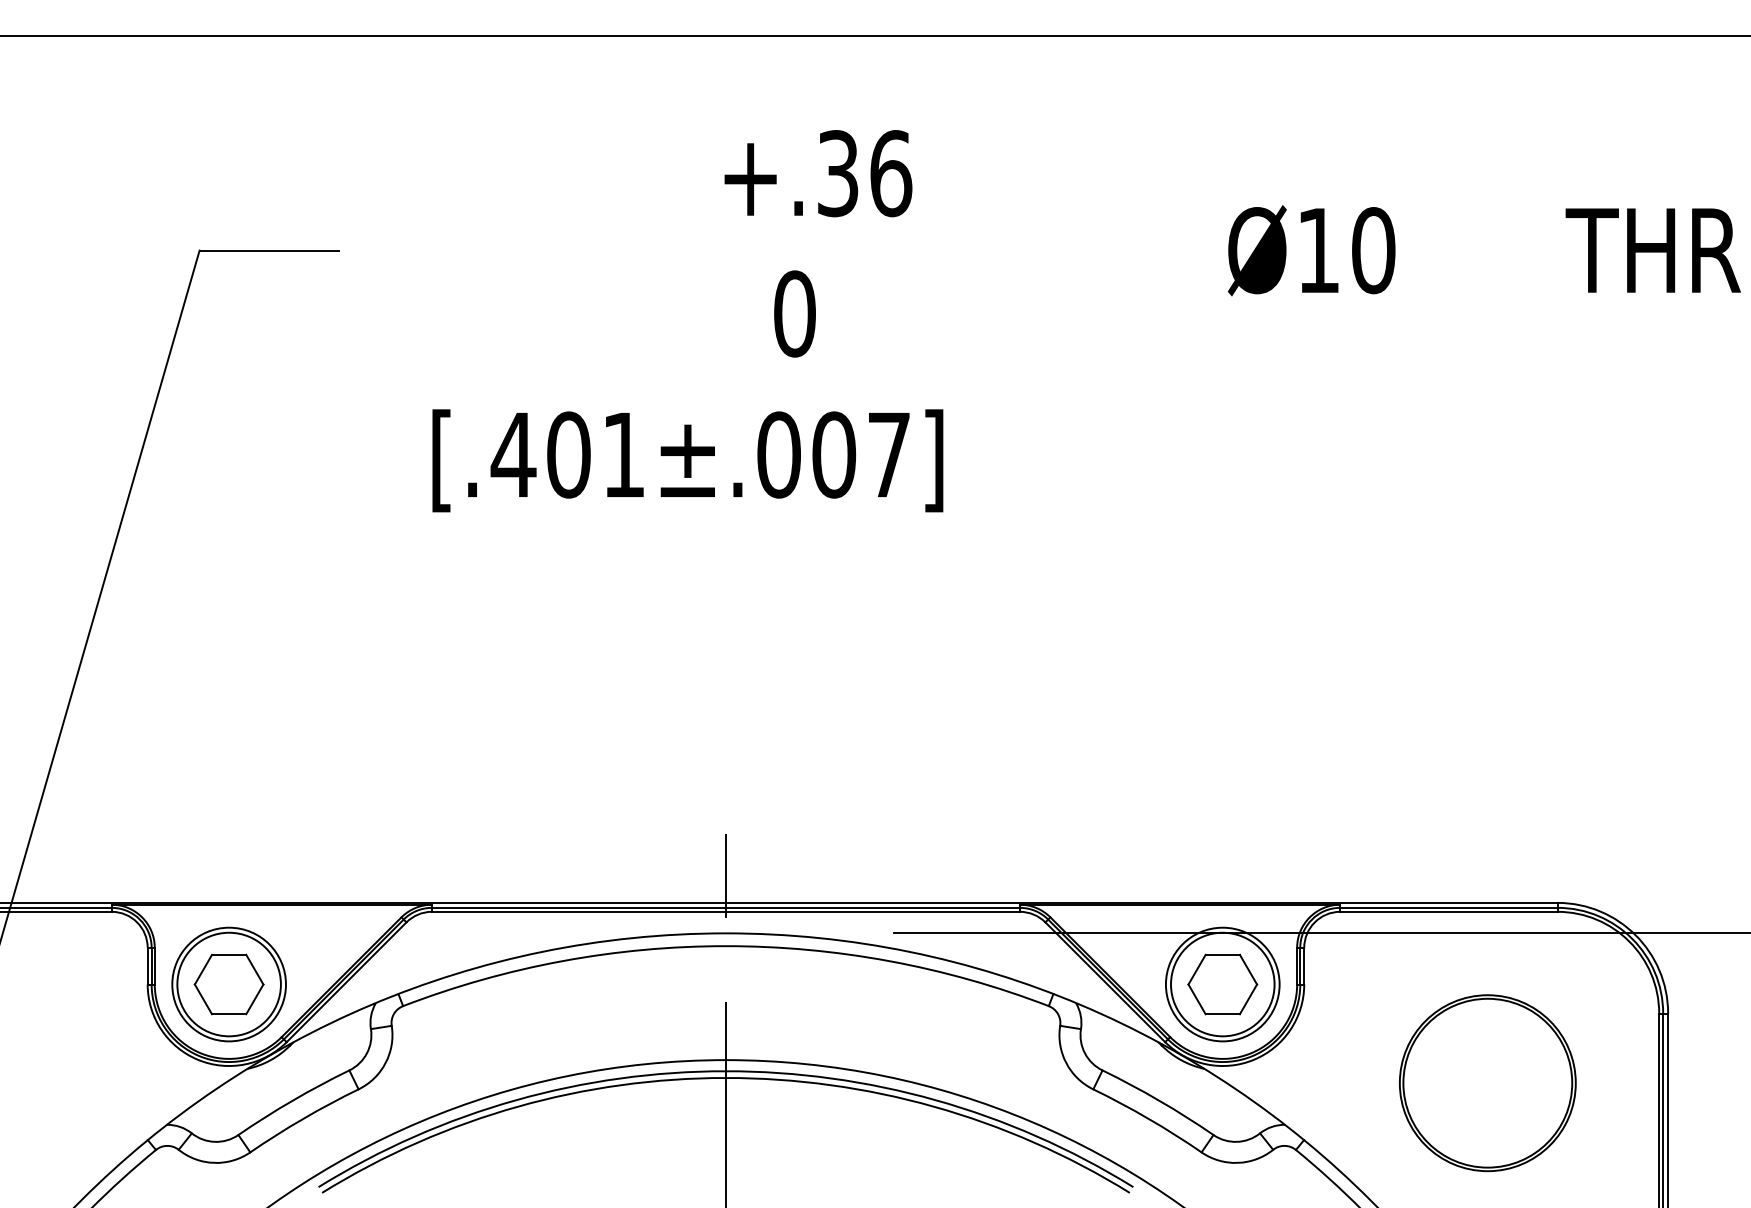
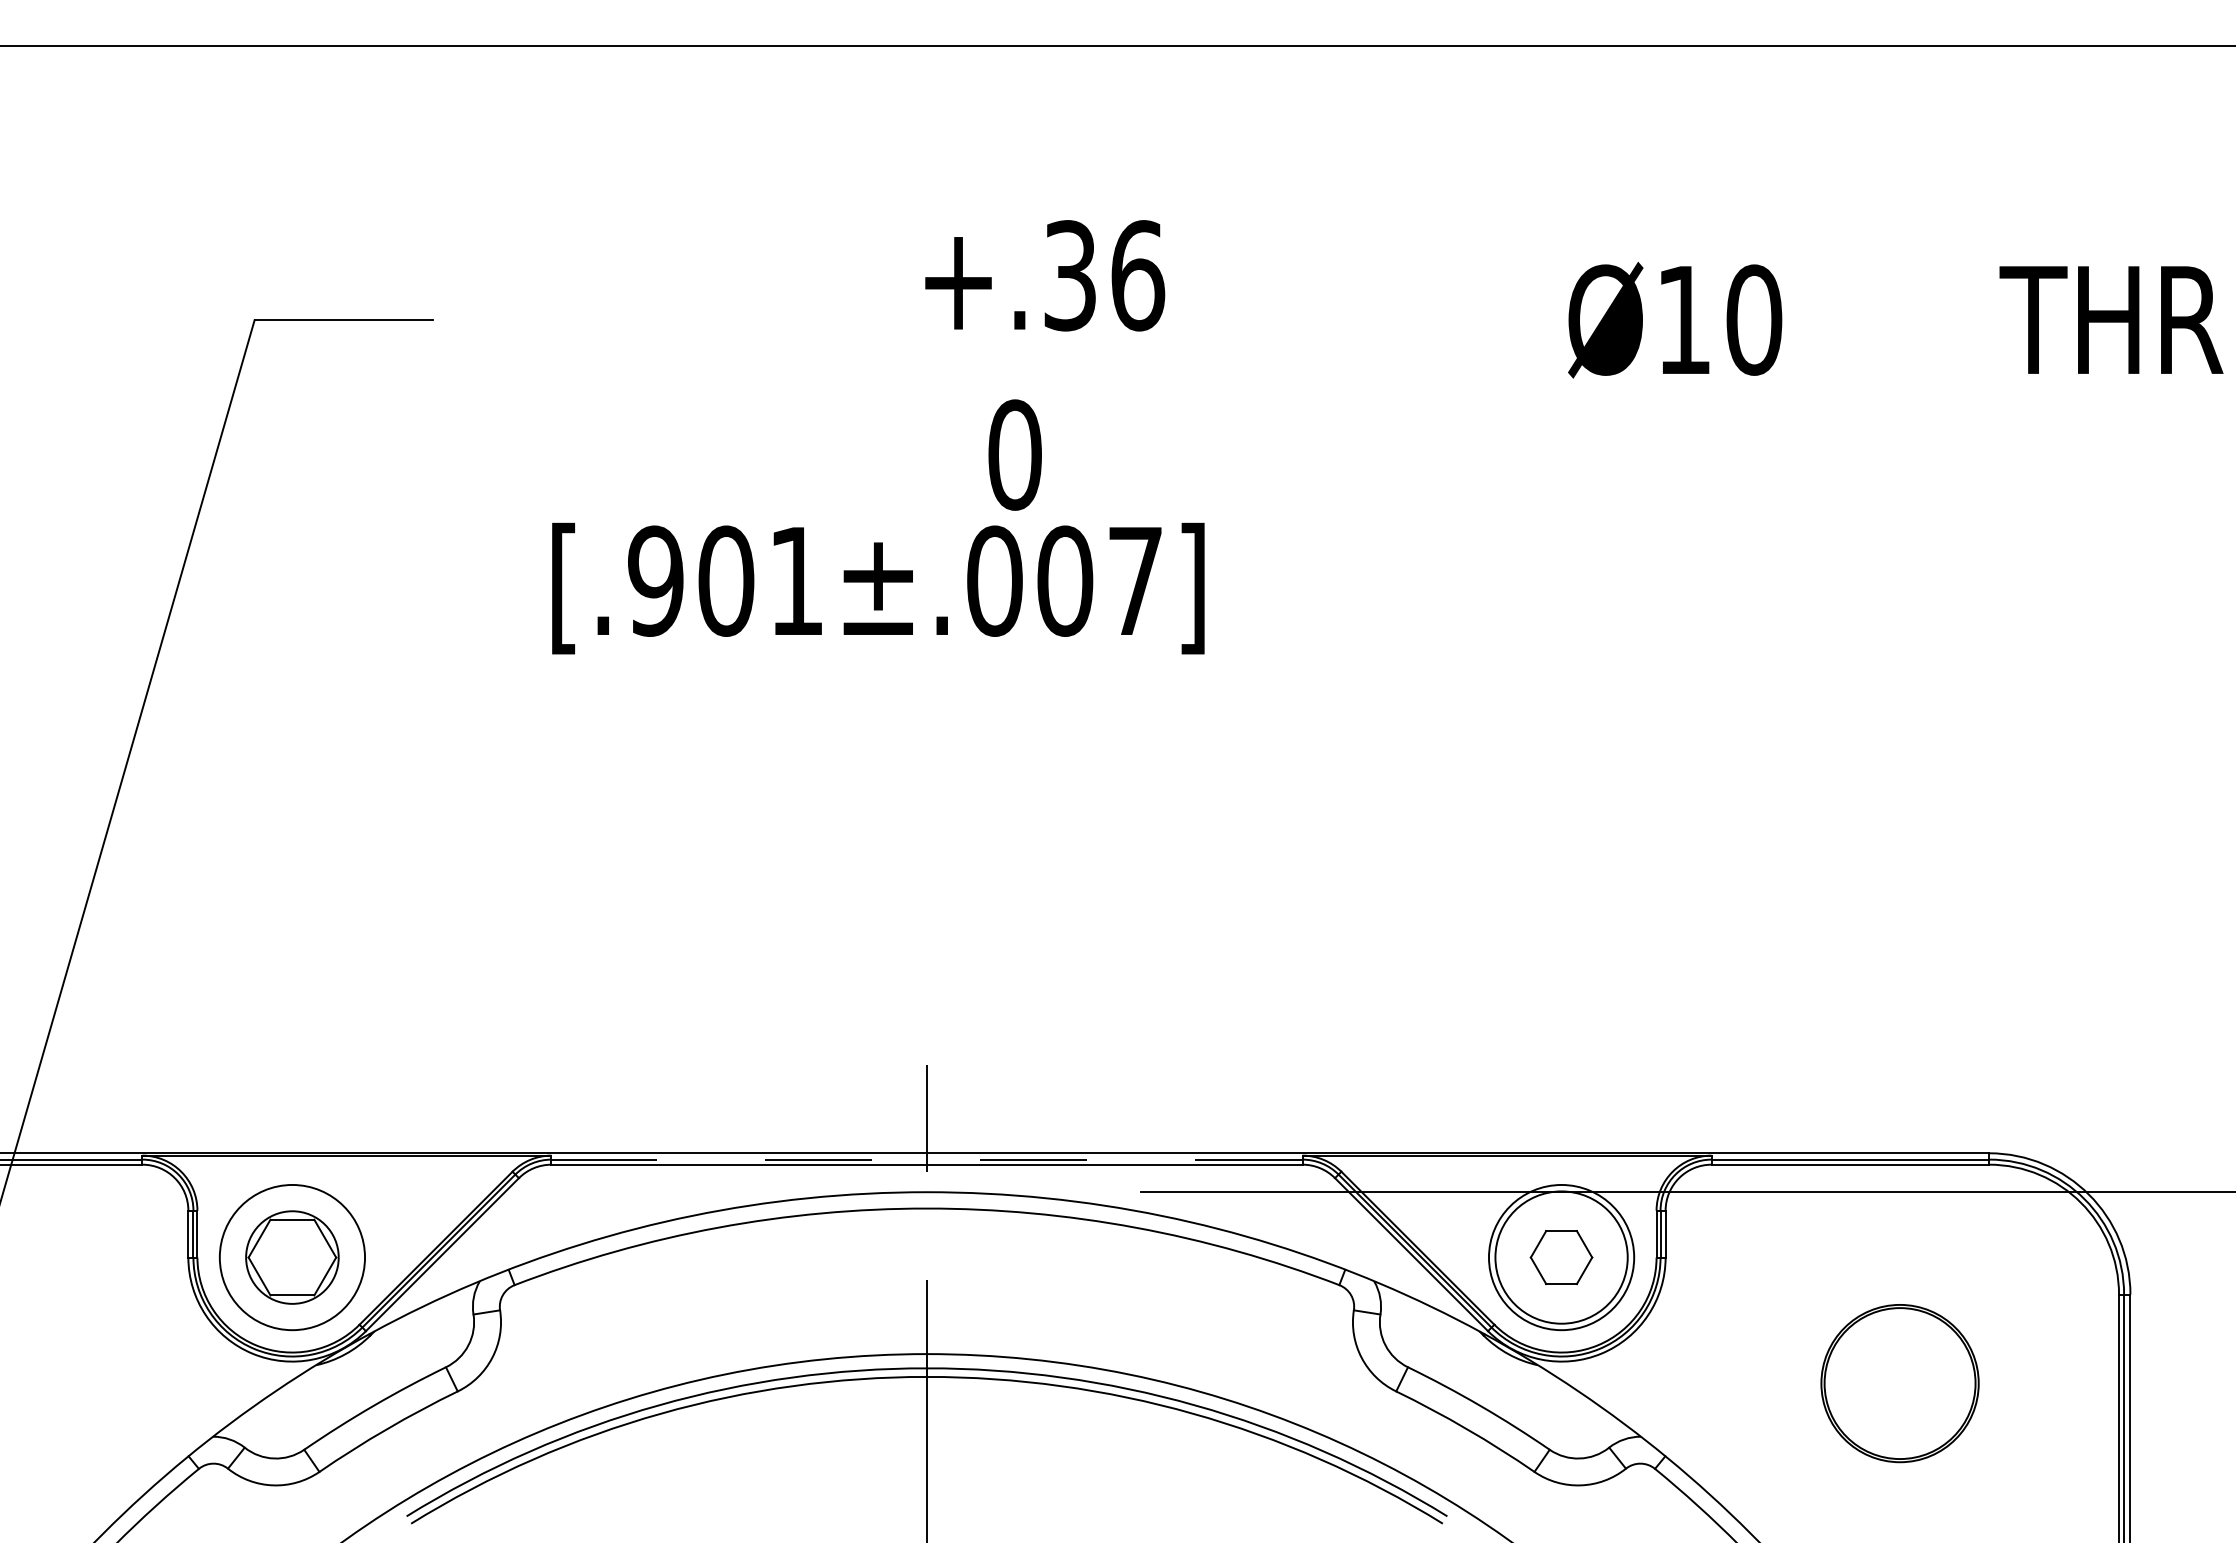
text: (818, 243) -> (1045, 365), moved
text: (513, 454) -> (655, 580), [.401±.007] -> [.901±.007]
line: (726, 907) -> (927, 1159), solid -> dashed
circle: (229, 984) -> (292, 1257), size x0.7
part: (1222, 984) -> (1561, 1257), size x0.7
part: (1487, 1083) -> (1899, 1383), size x0.7

